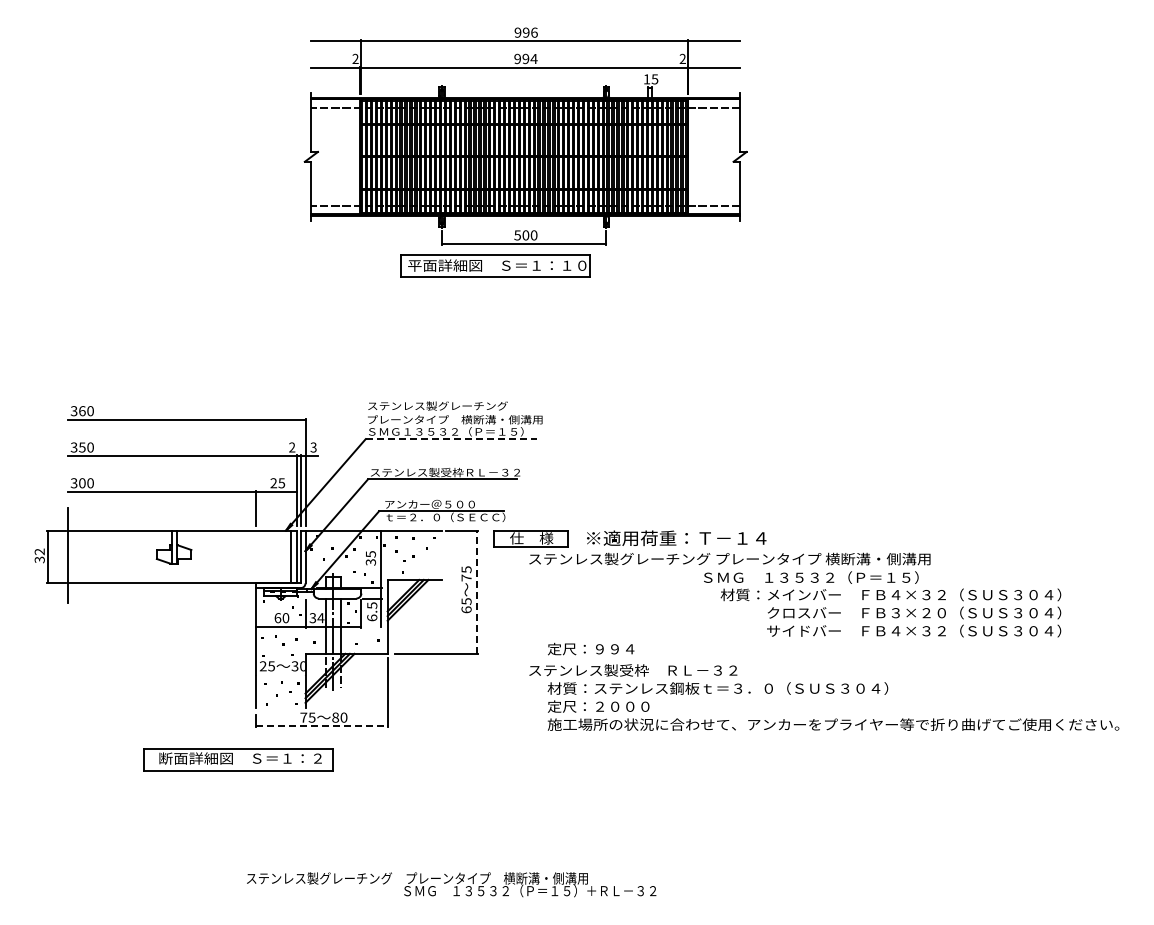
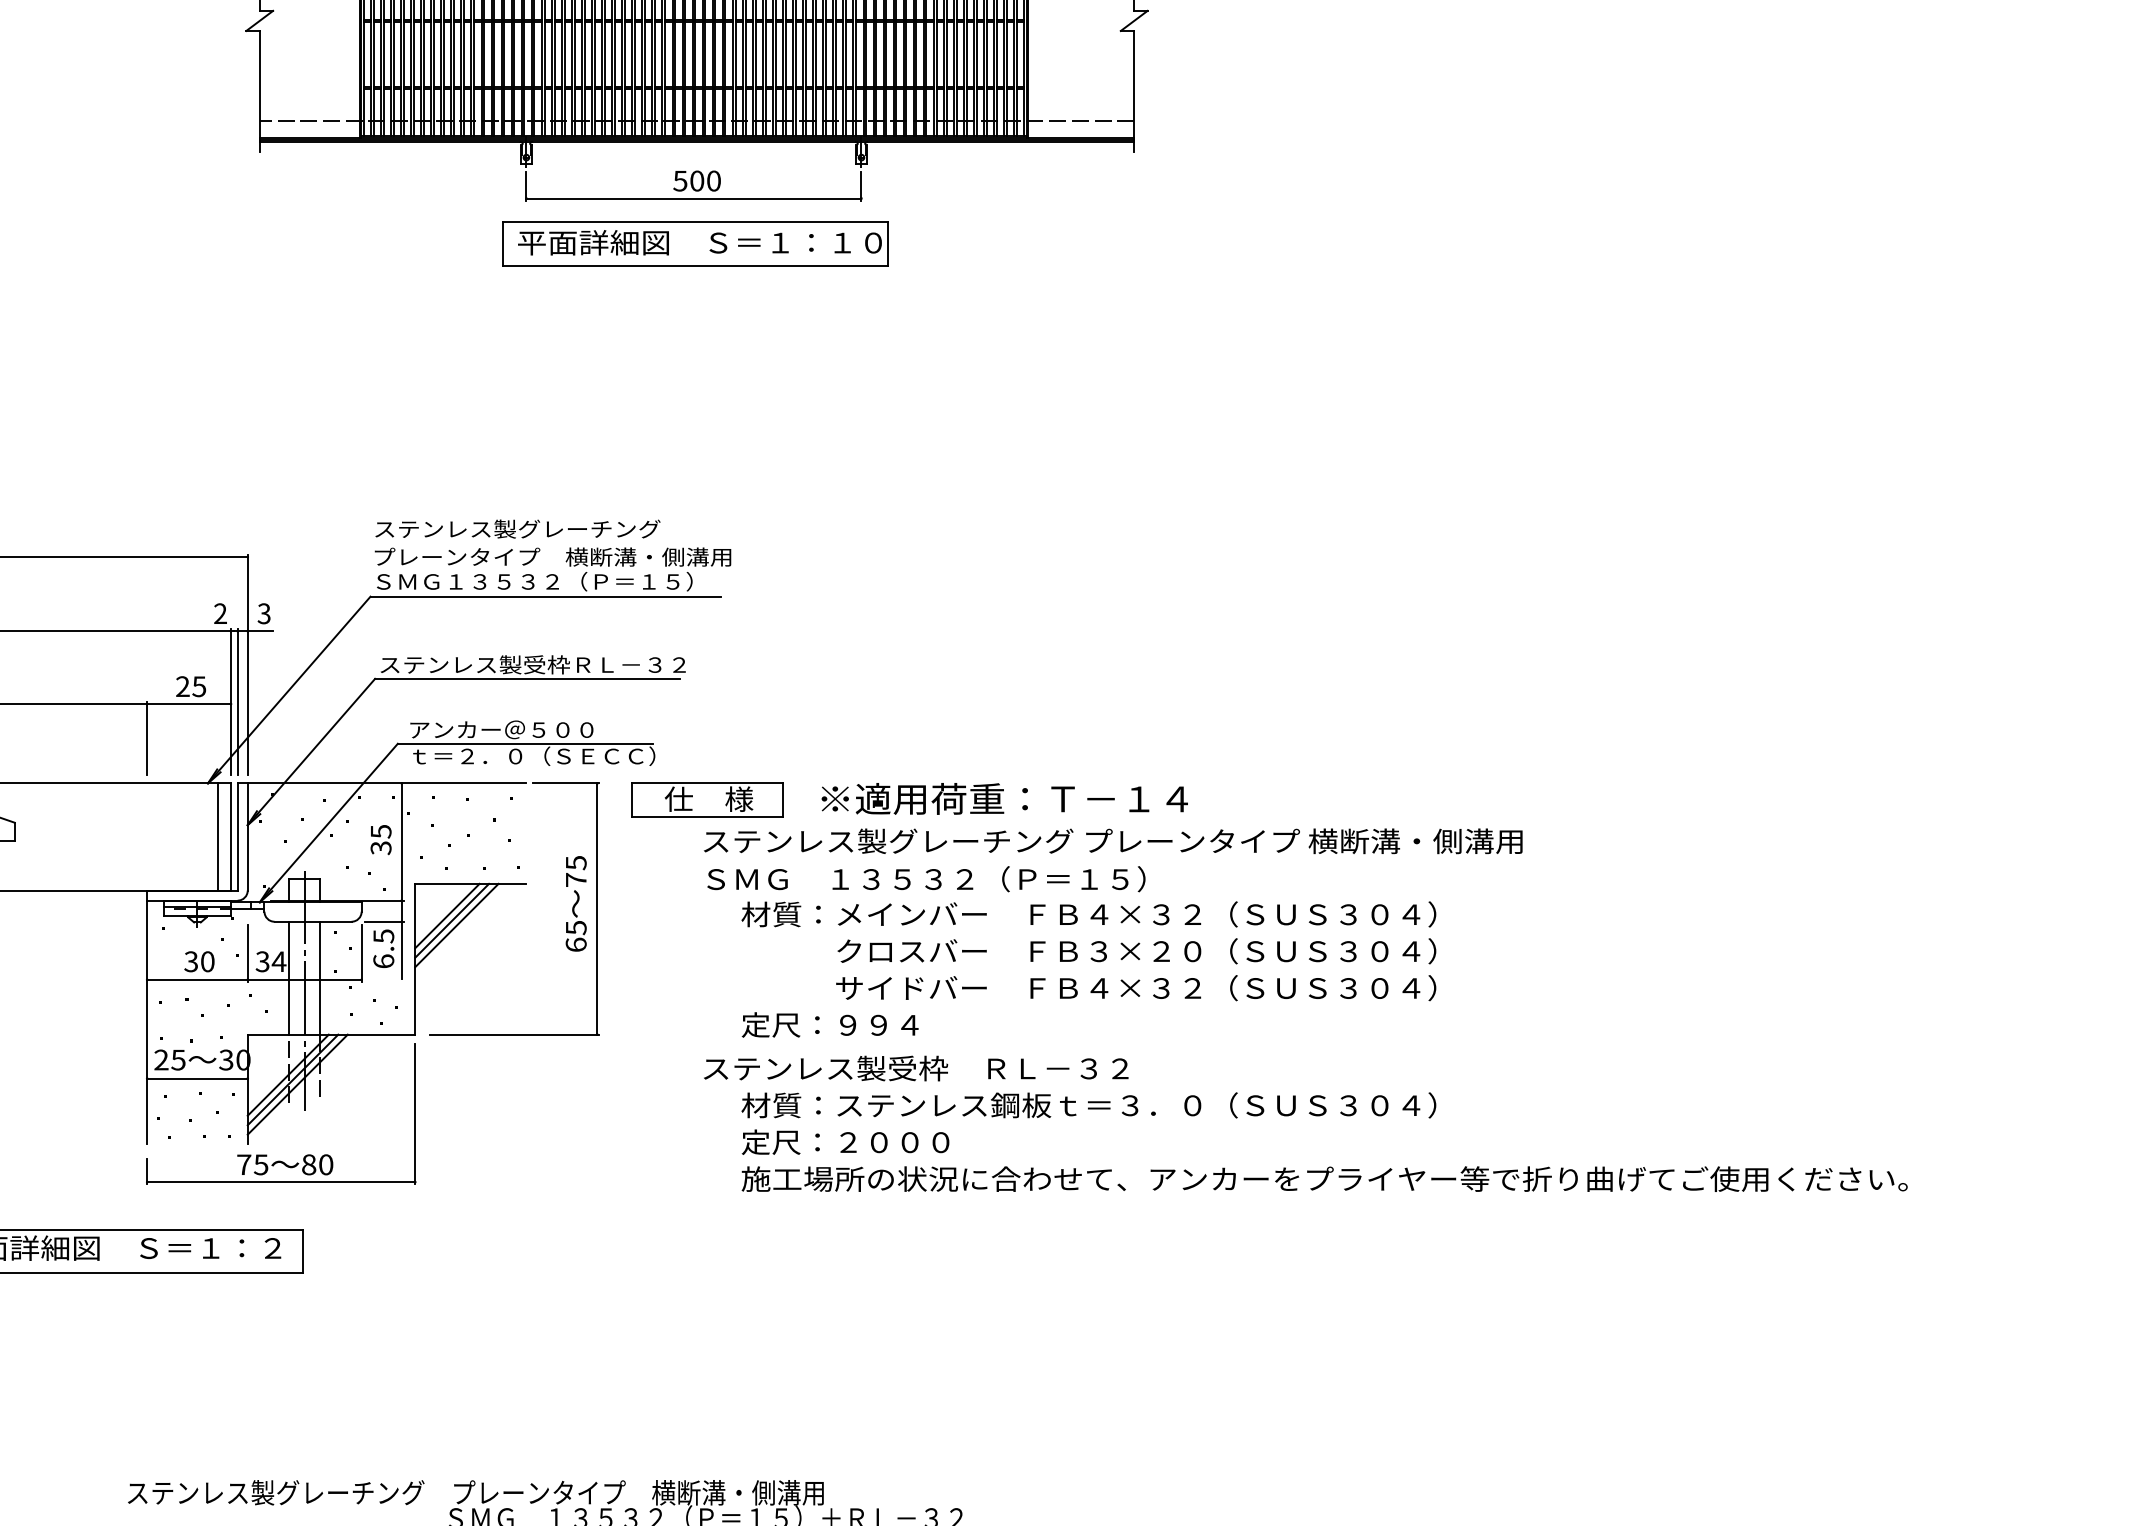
part: (495, 265) -> (696, 242), moved
line: (451, 439) -> (545, 597), dashed -> solid
line: (476, 592) -> (596, 909), dashed -> solid
text: (882, 604) -> (1071, 933), moved
text: (277, 618) -> (190, 962), 60 -> 30
line: (280, 675) -> (196, 1078), added
line: (321, 726) -> (280, 1182), dashed -> solid

